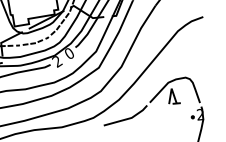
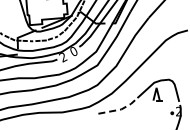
line: (128, 119) -> (118, 110), solid -> dashed

